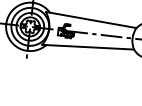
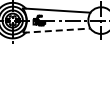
line: (87, 46) -> (56, 30), solid -> dashed

